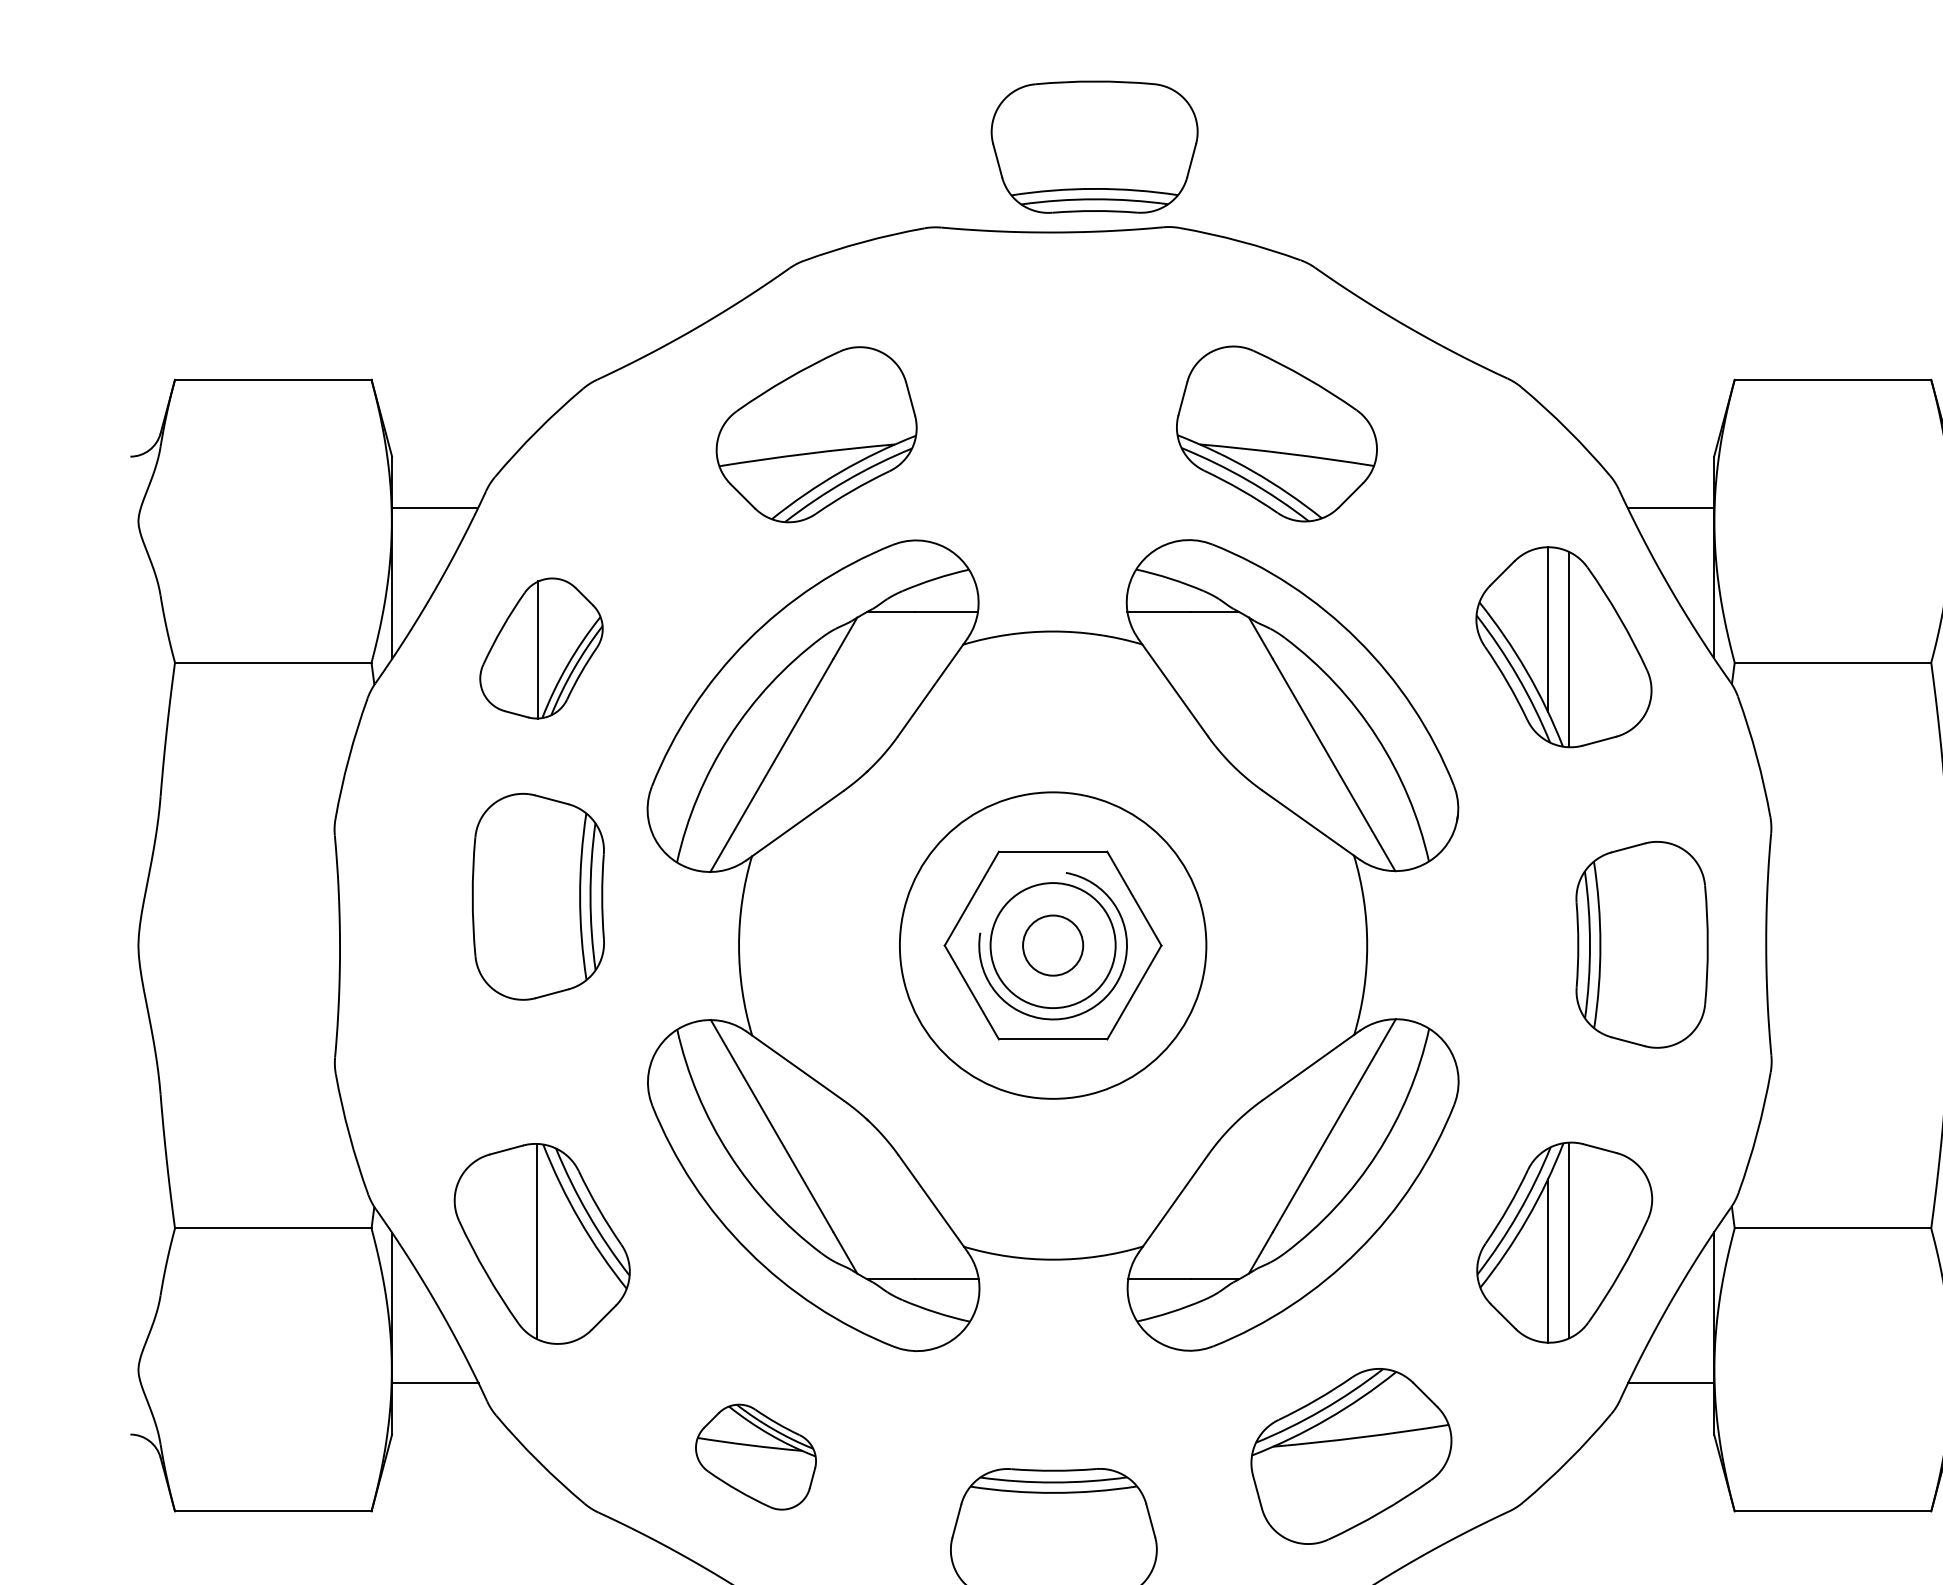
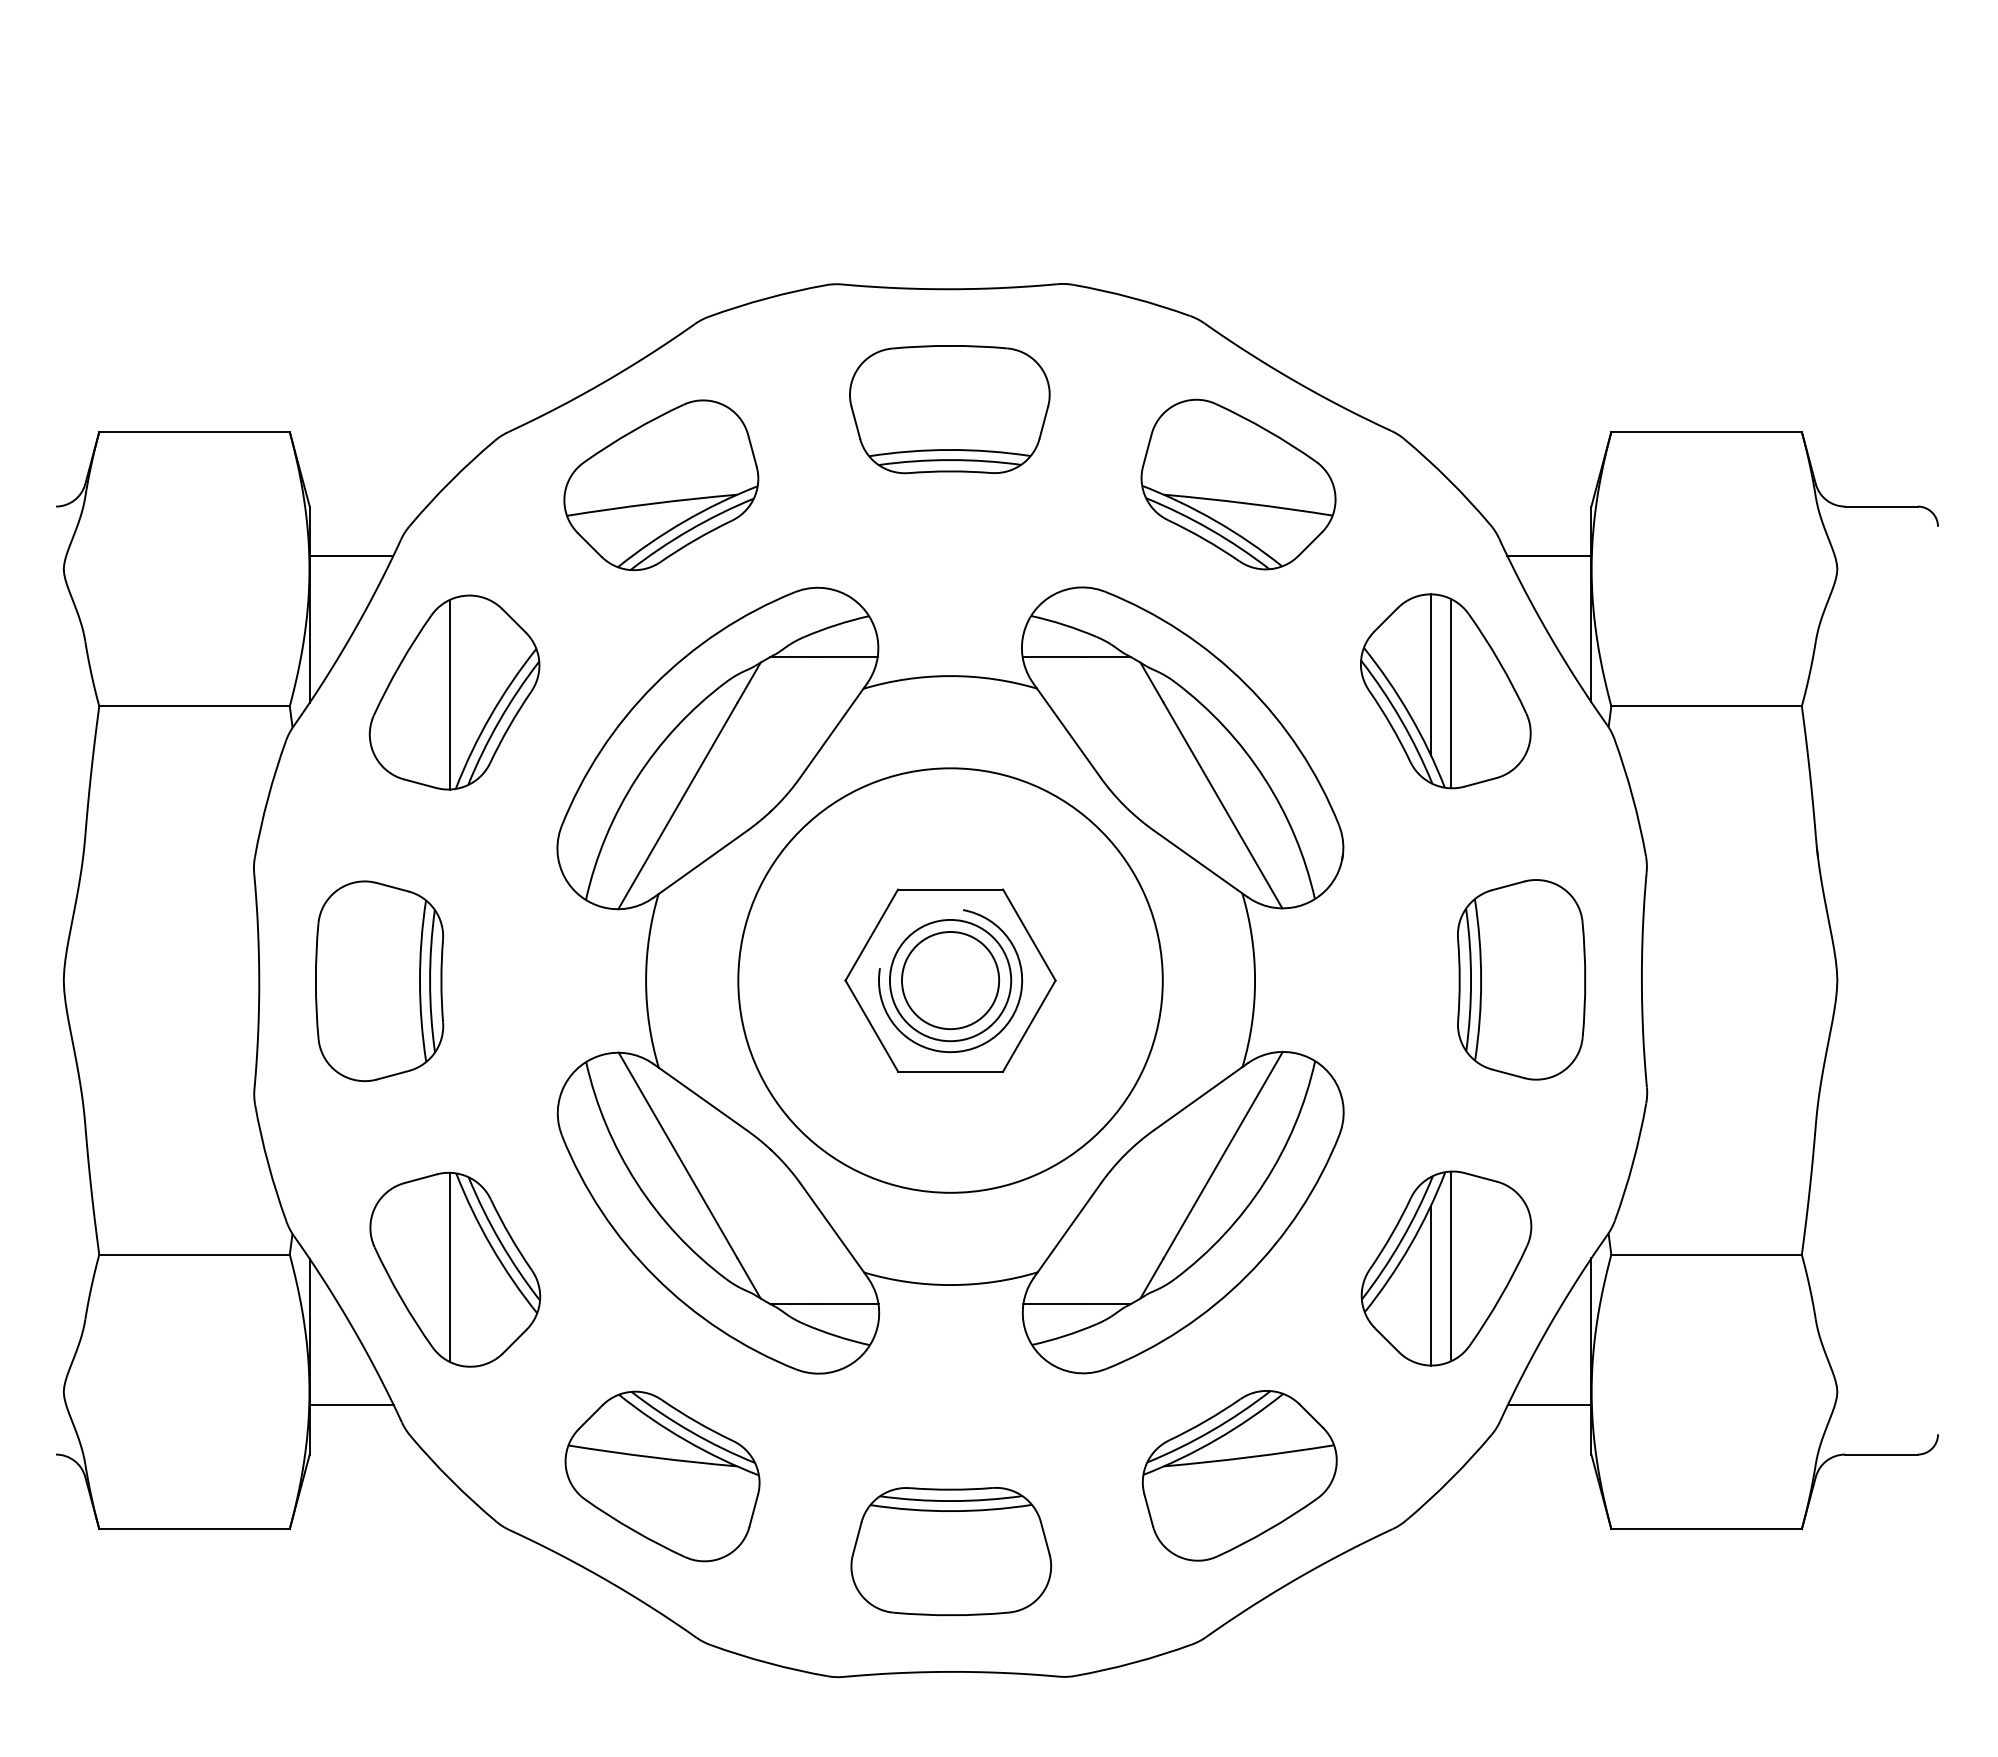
part: (1094, 147) -> (949, 409), moved
part: (1276, 433) -> (1238, 484), moved
part: (816, 434) -> (661, 485), moved
part: (541, 648) -> (454, 692), size x1.43
part: (538, 896) -> (379, 980), moved
circle: (1053, 945) -> (950, 980), size x1.43
circle: (1053, 945) -> (950, 980), size x1.67
part: (755, 1457) -> (662, 1476), size x1.67

